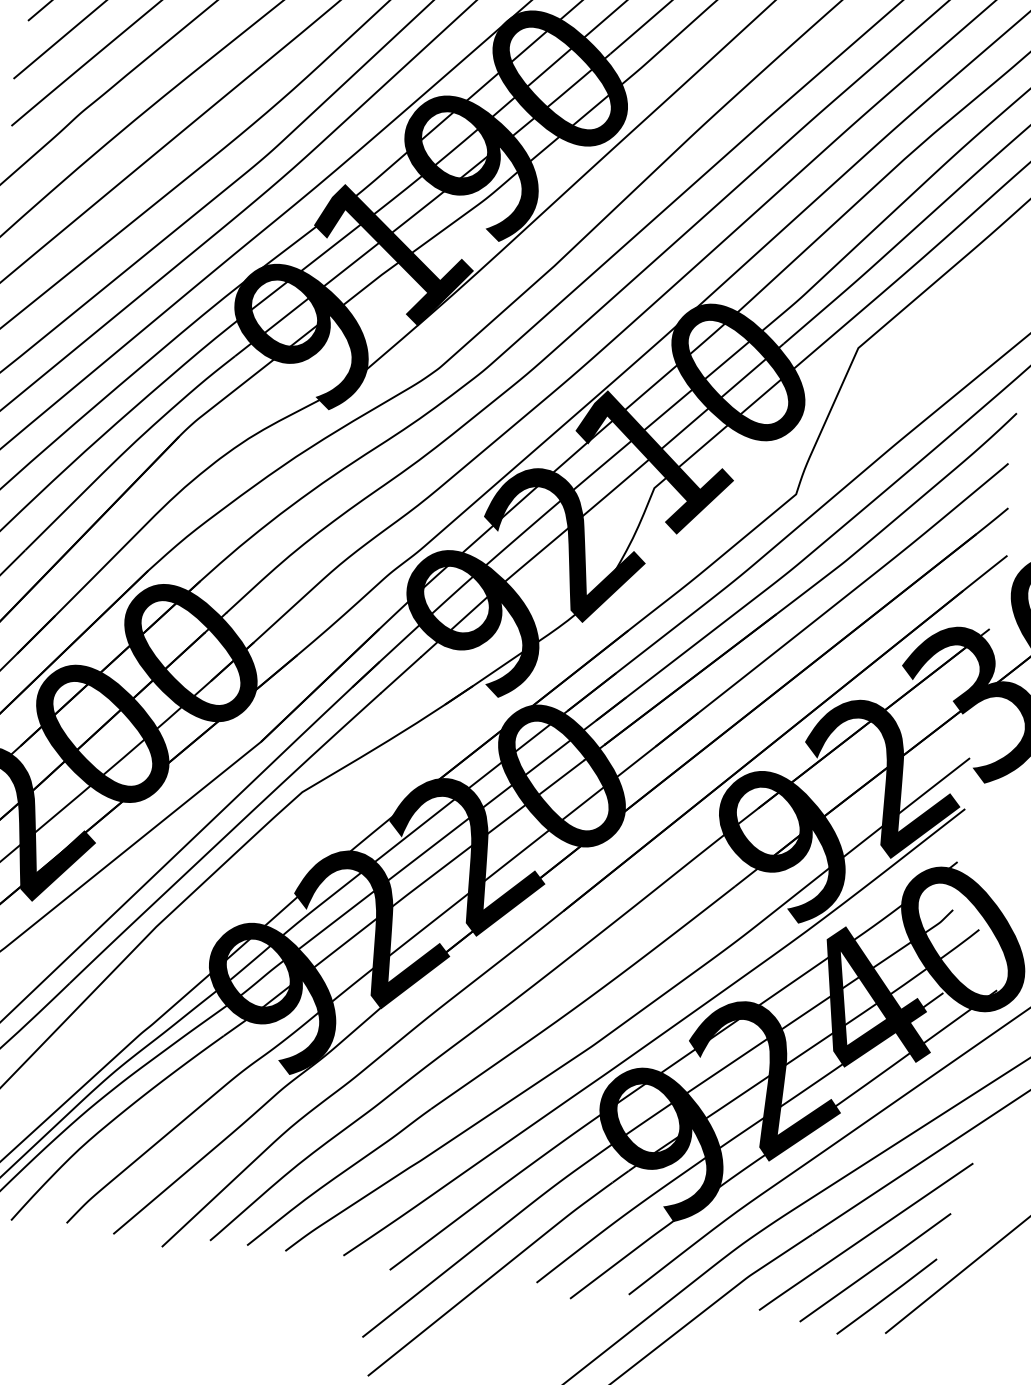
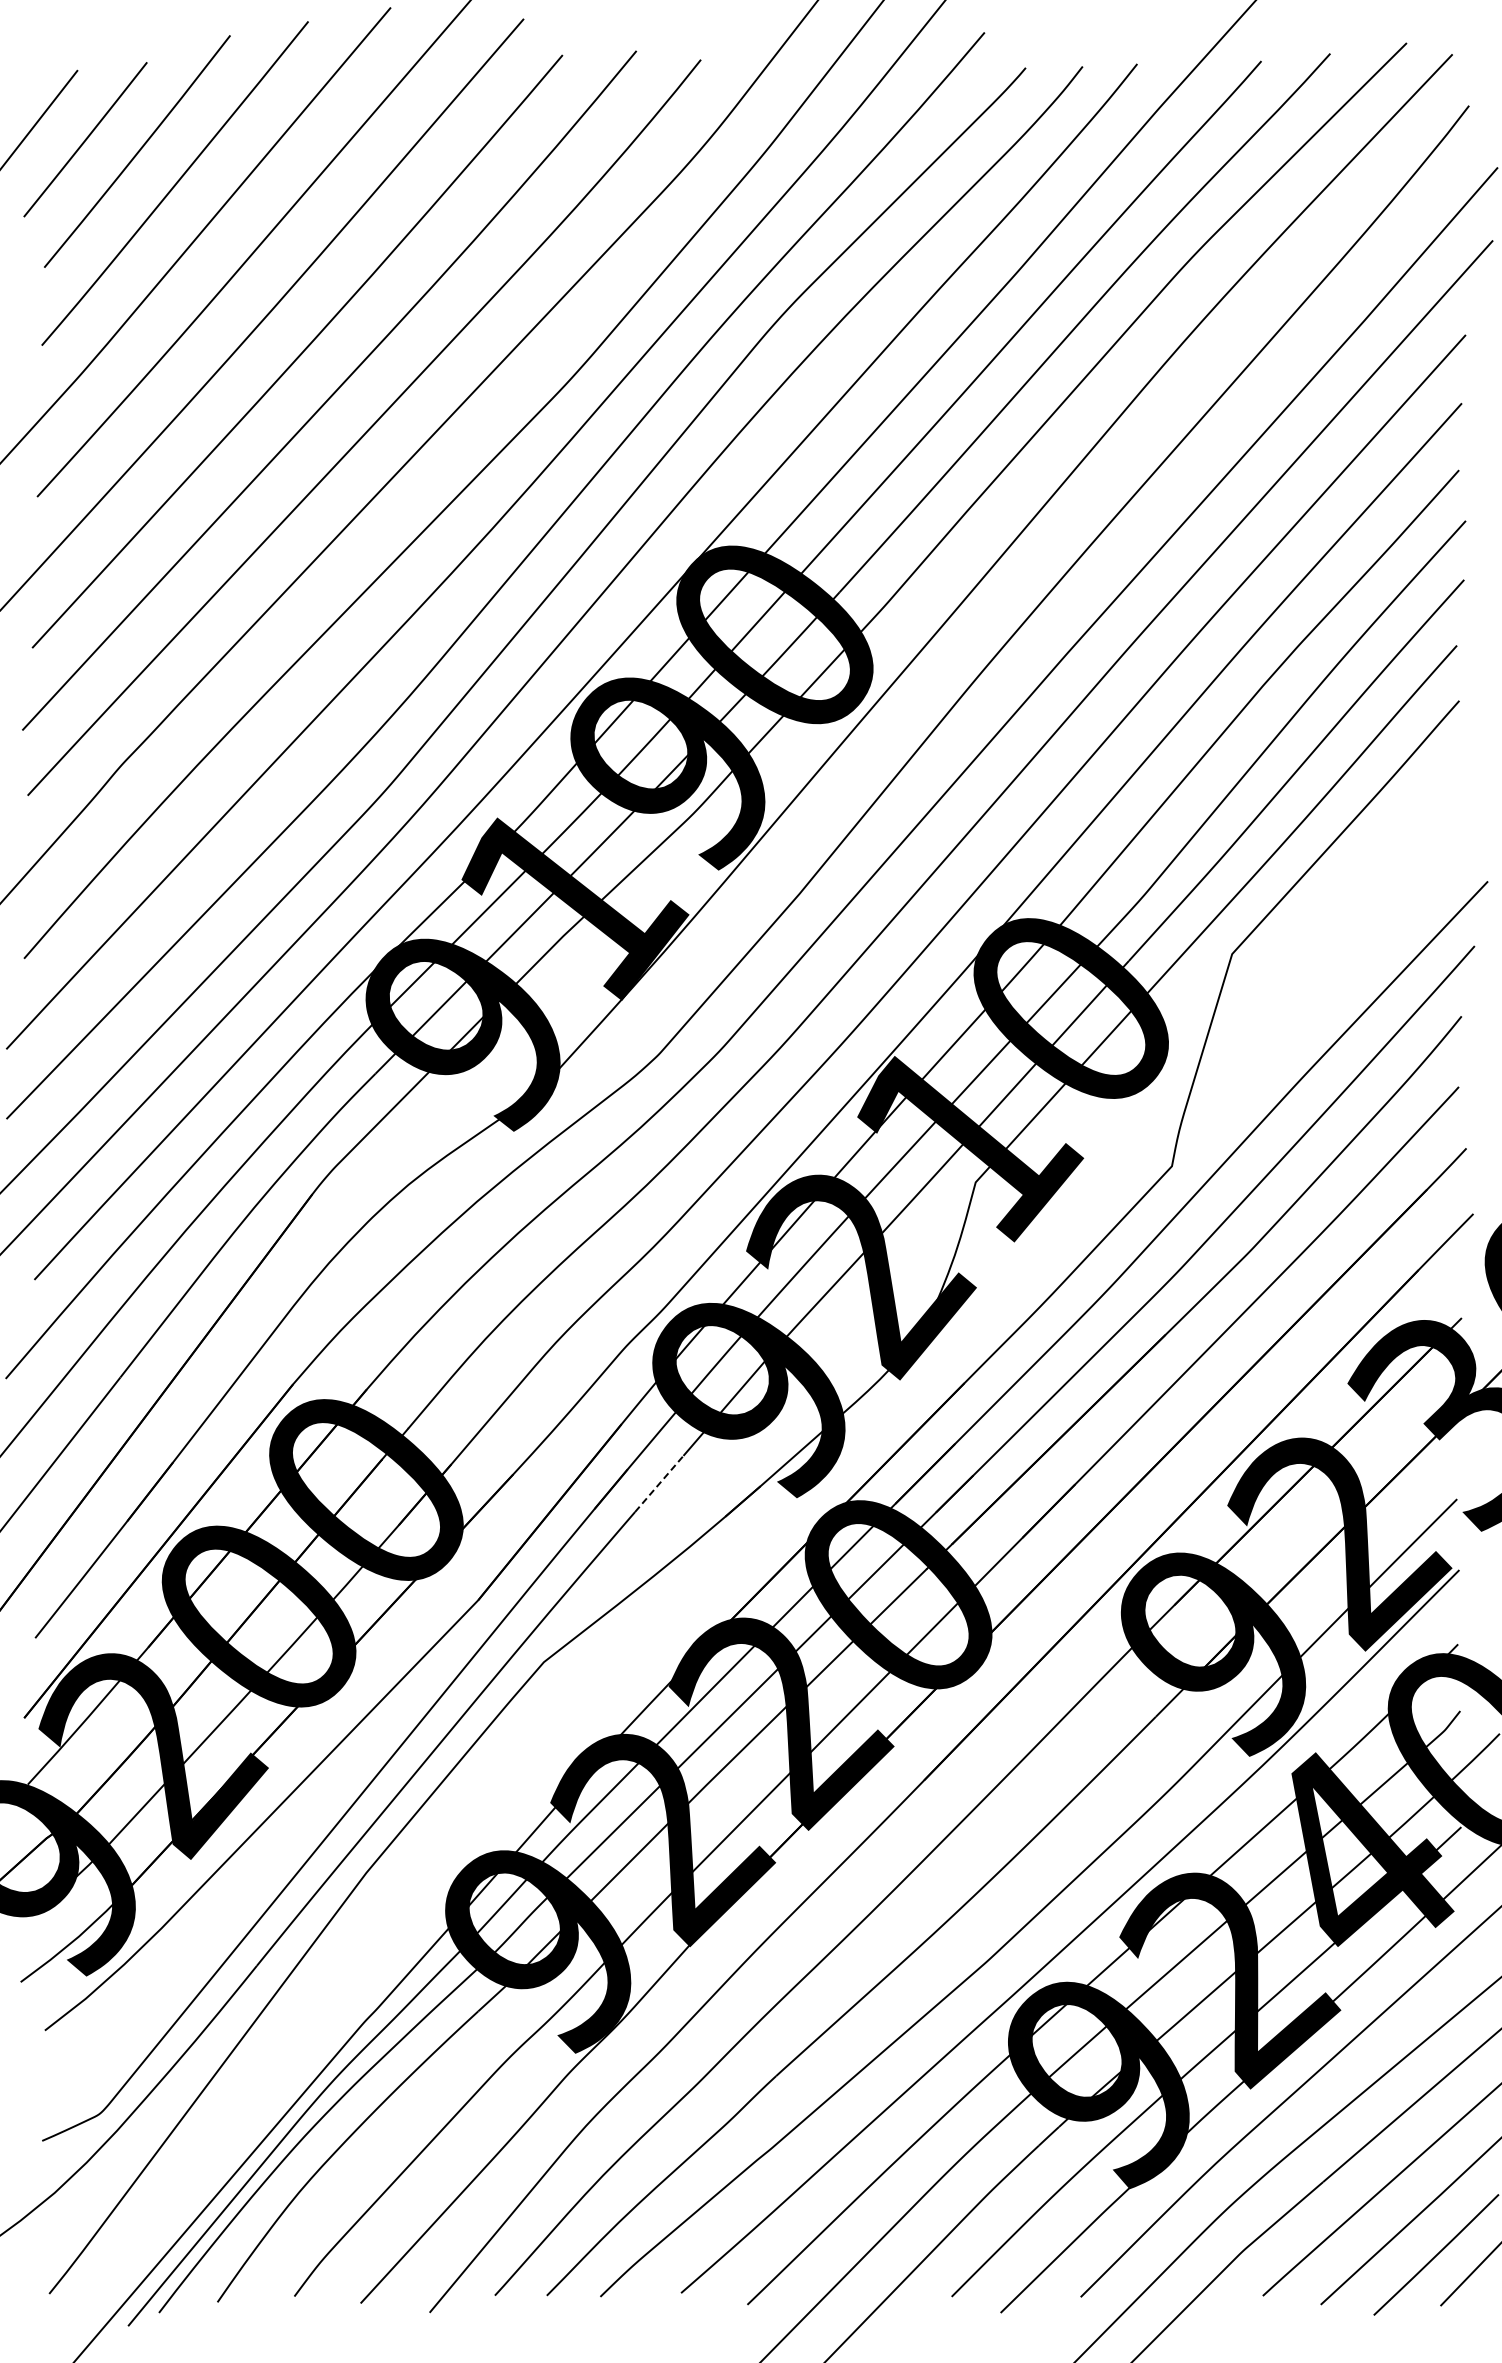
line: (401, 674) -> (659, 1483), solid -> dashed

